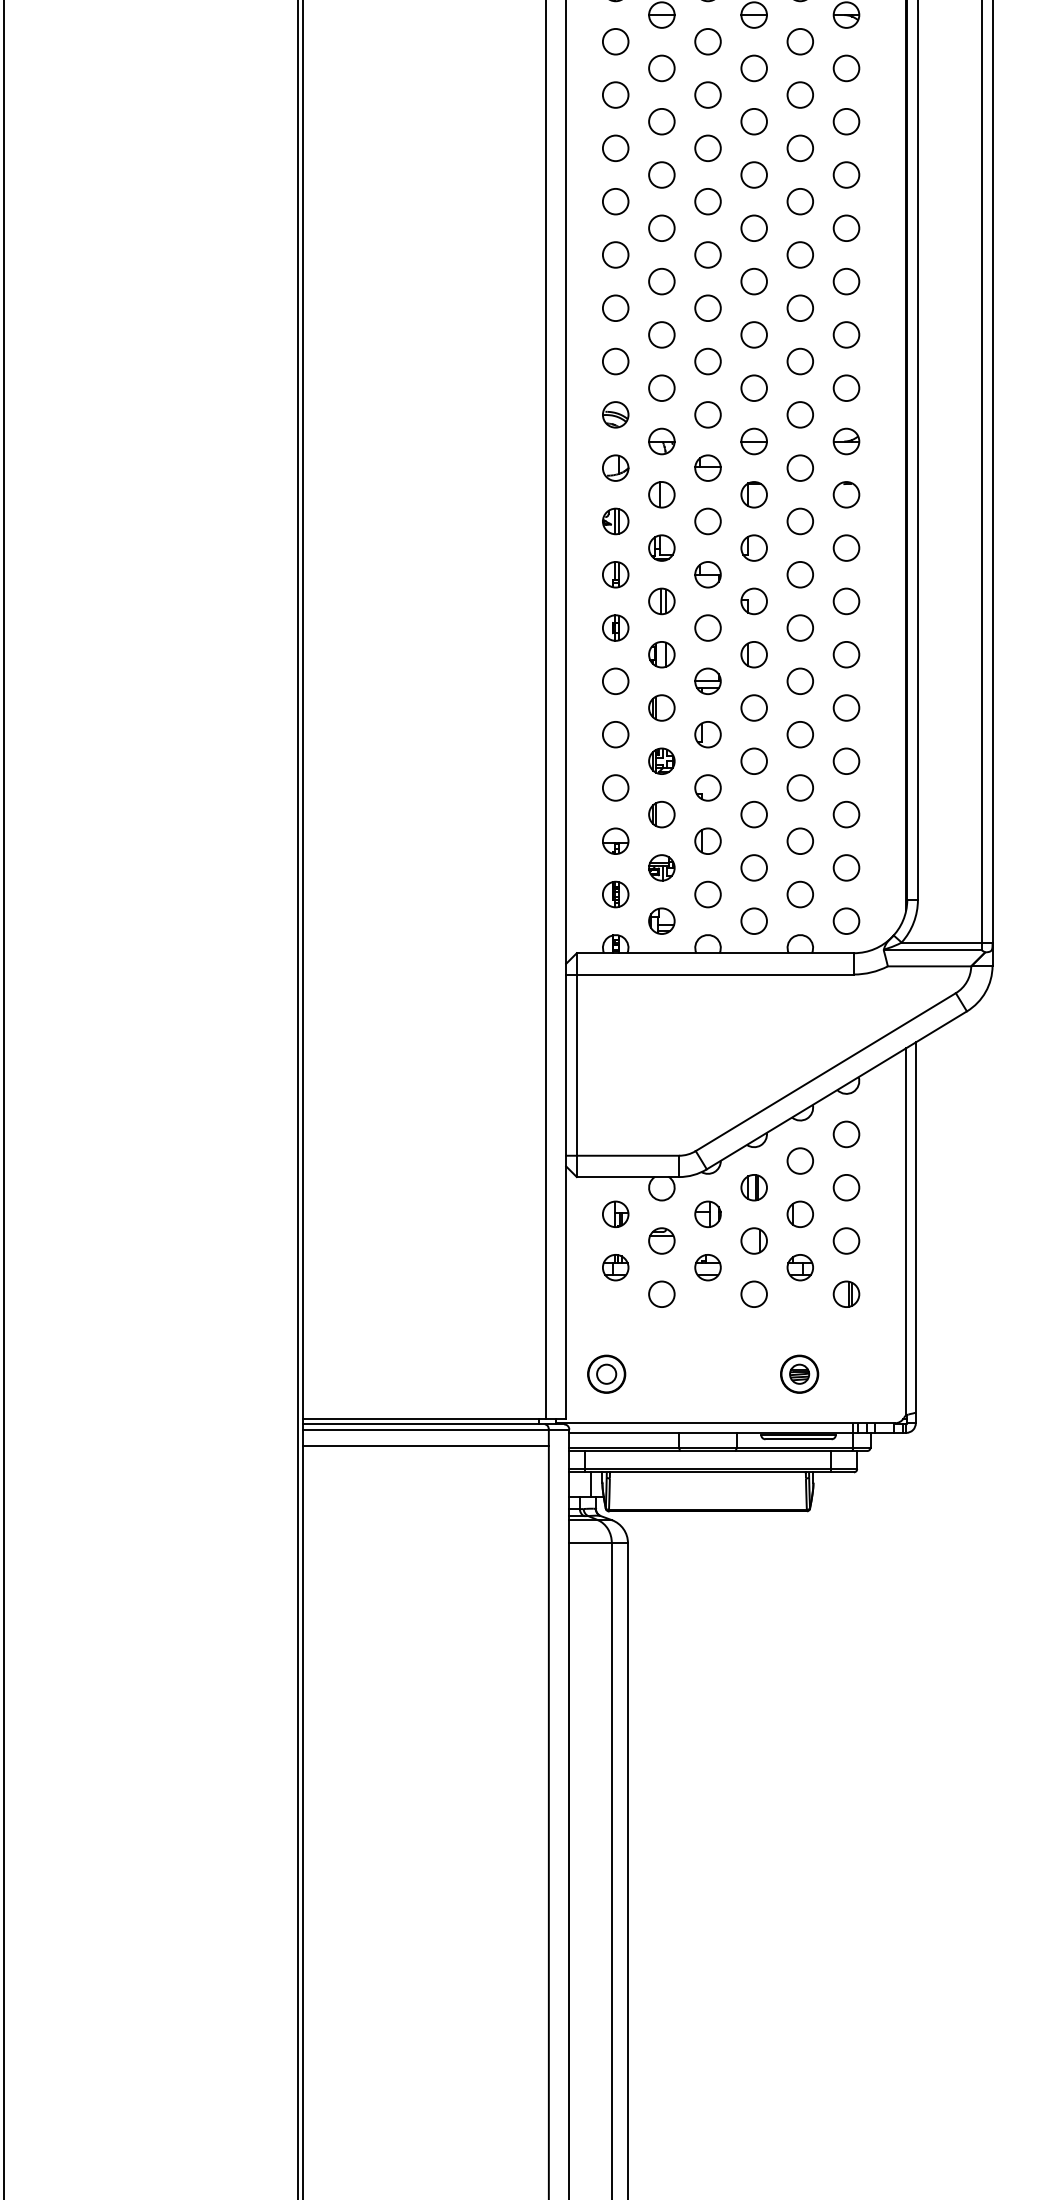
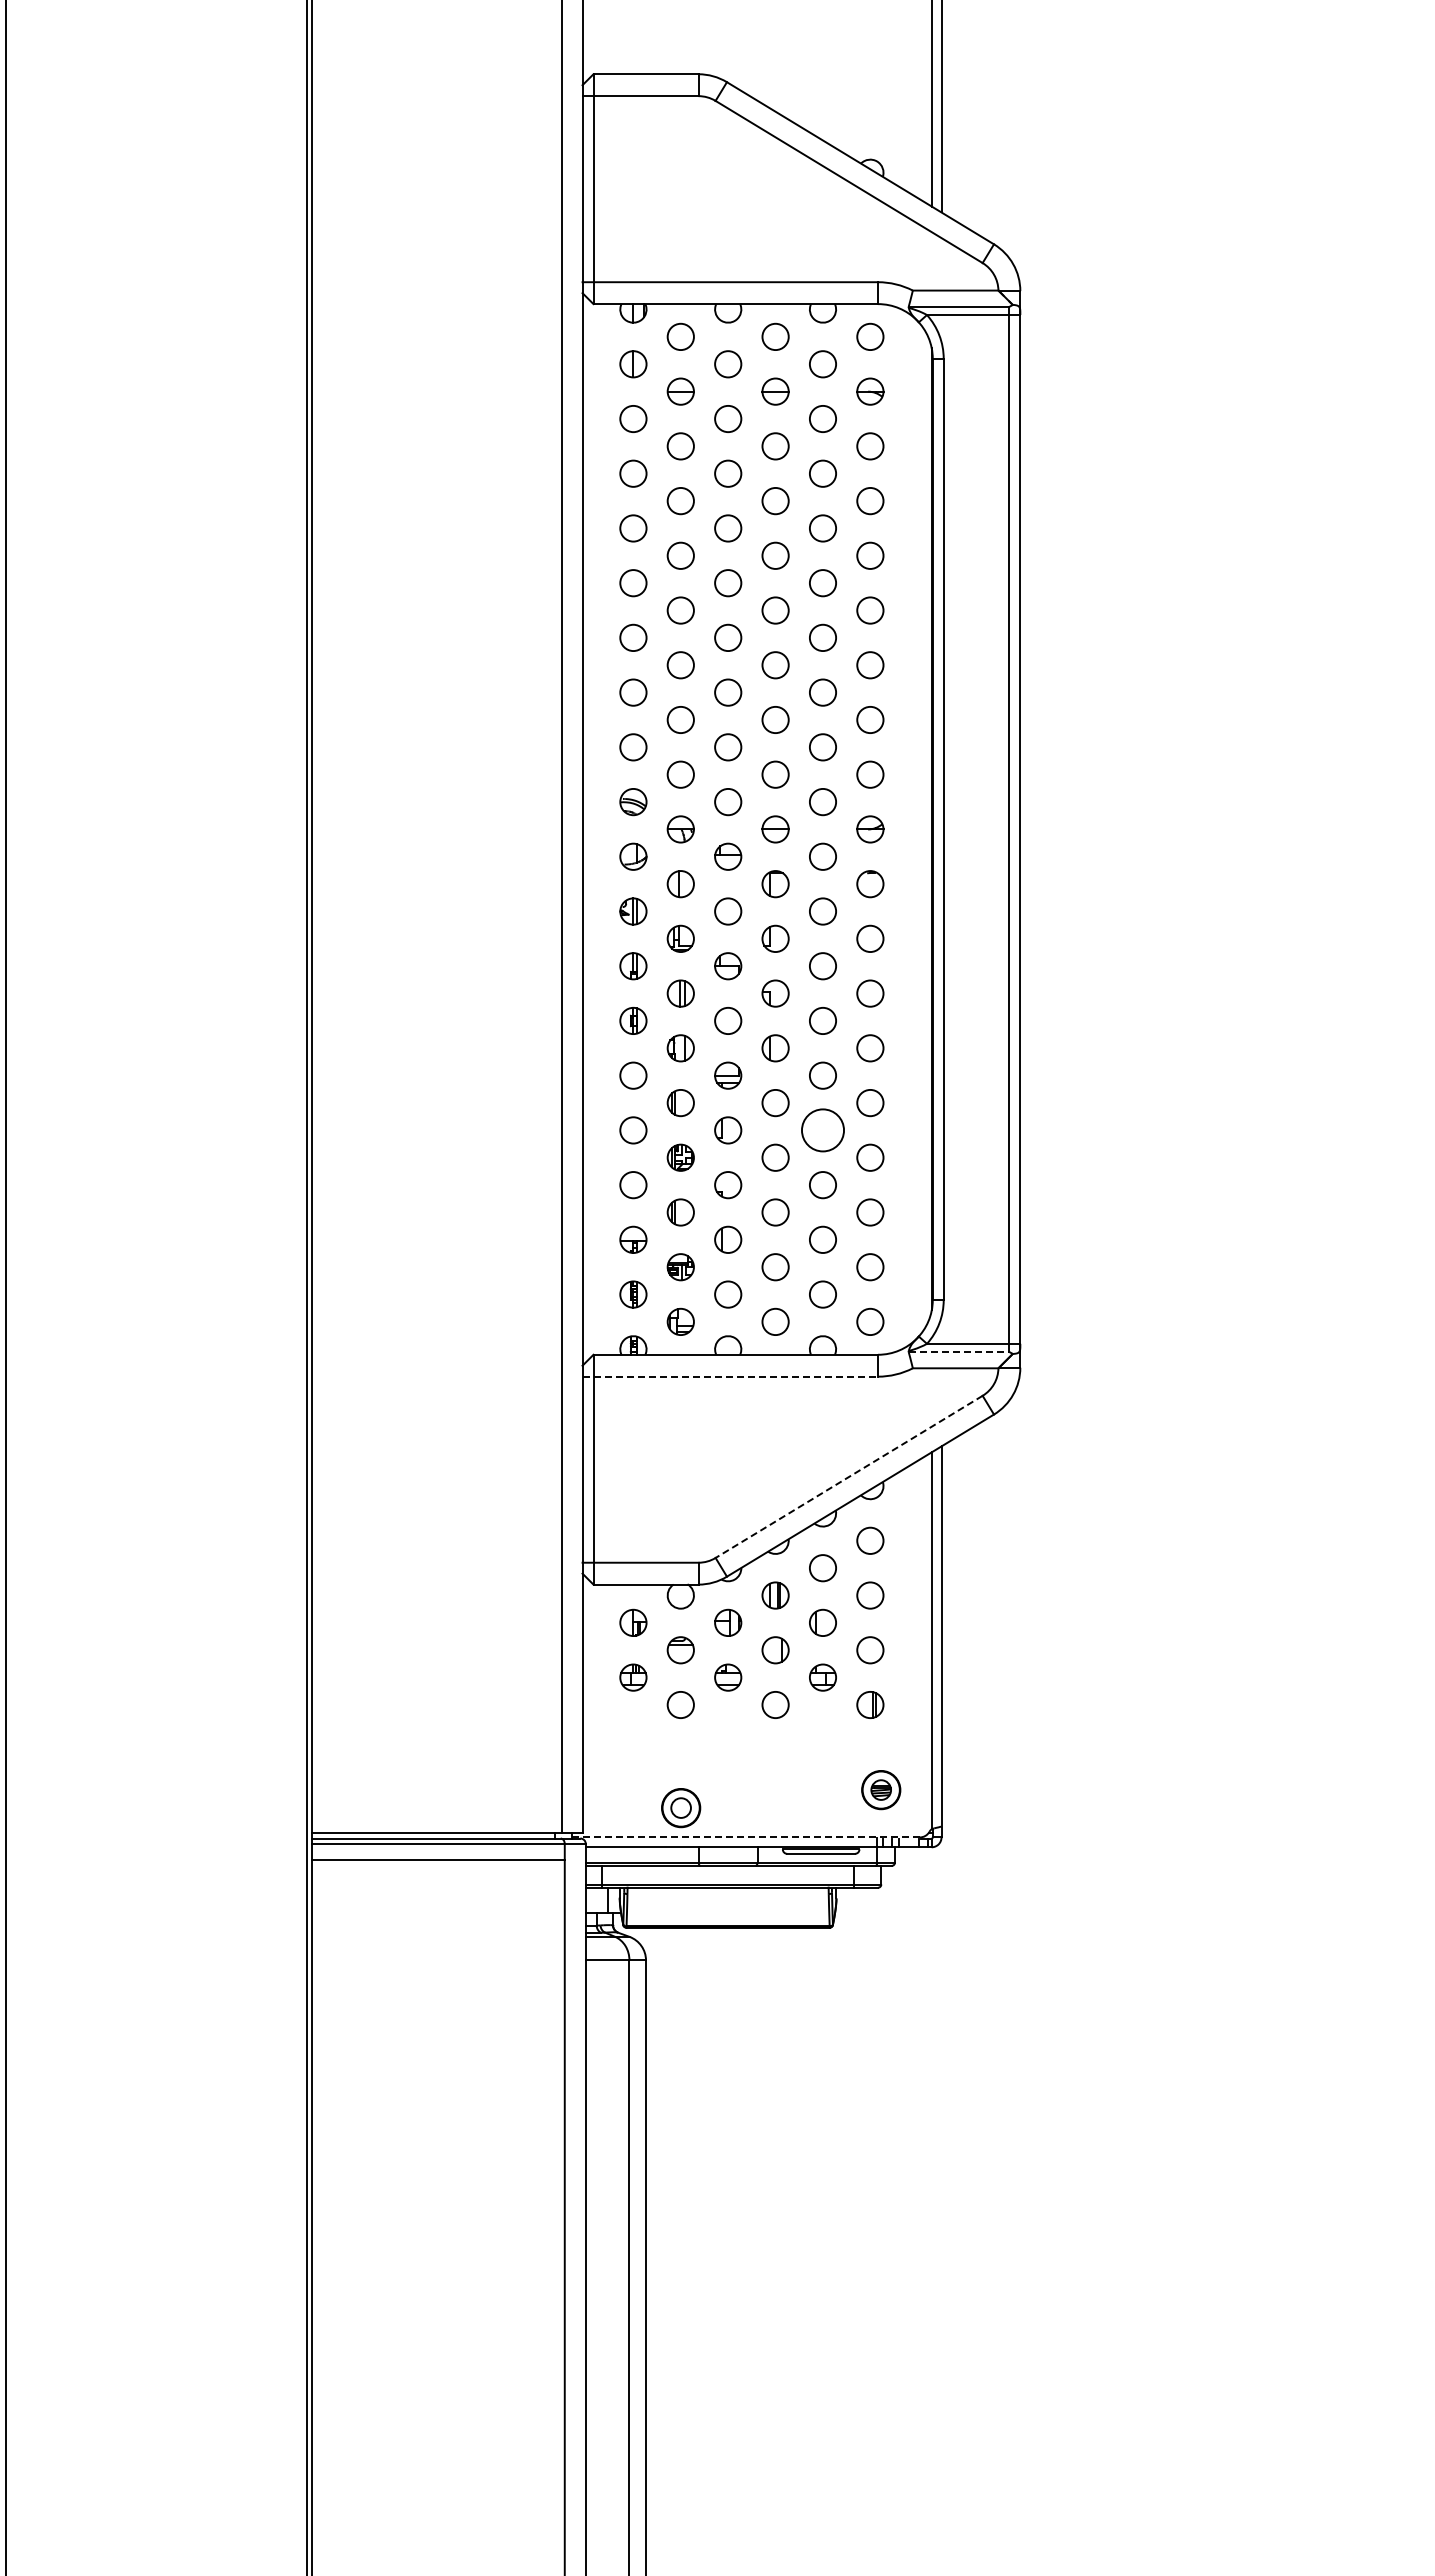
circle: (799, 734) -> (822, 1130), size x1.6
line: (933, 950) -> (959, 1352), solid -> dashed
line: (710, 974) -> (730, 1376), solid -> dashed
line: (825, 1072) -> (848, 1477), solid -> dashed
part: (607, 1374) -> (681, 1808), moved
part: (799, 1374) -> (881, 1790), moved
line: (724, 1423) -> (745, 1837), solid -> dashed

